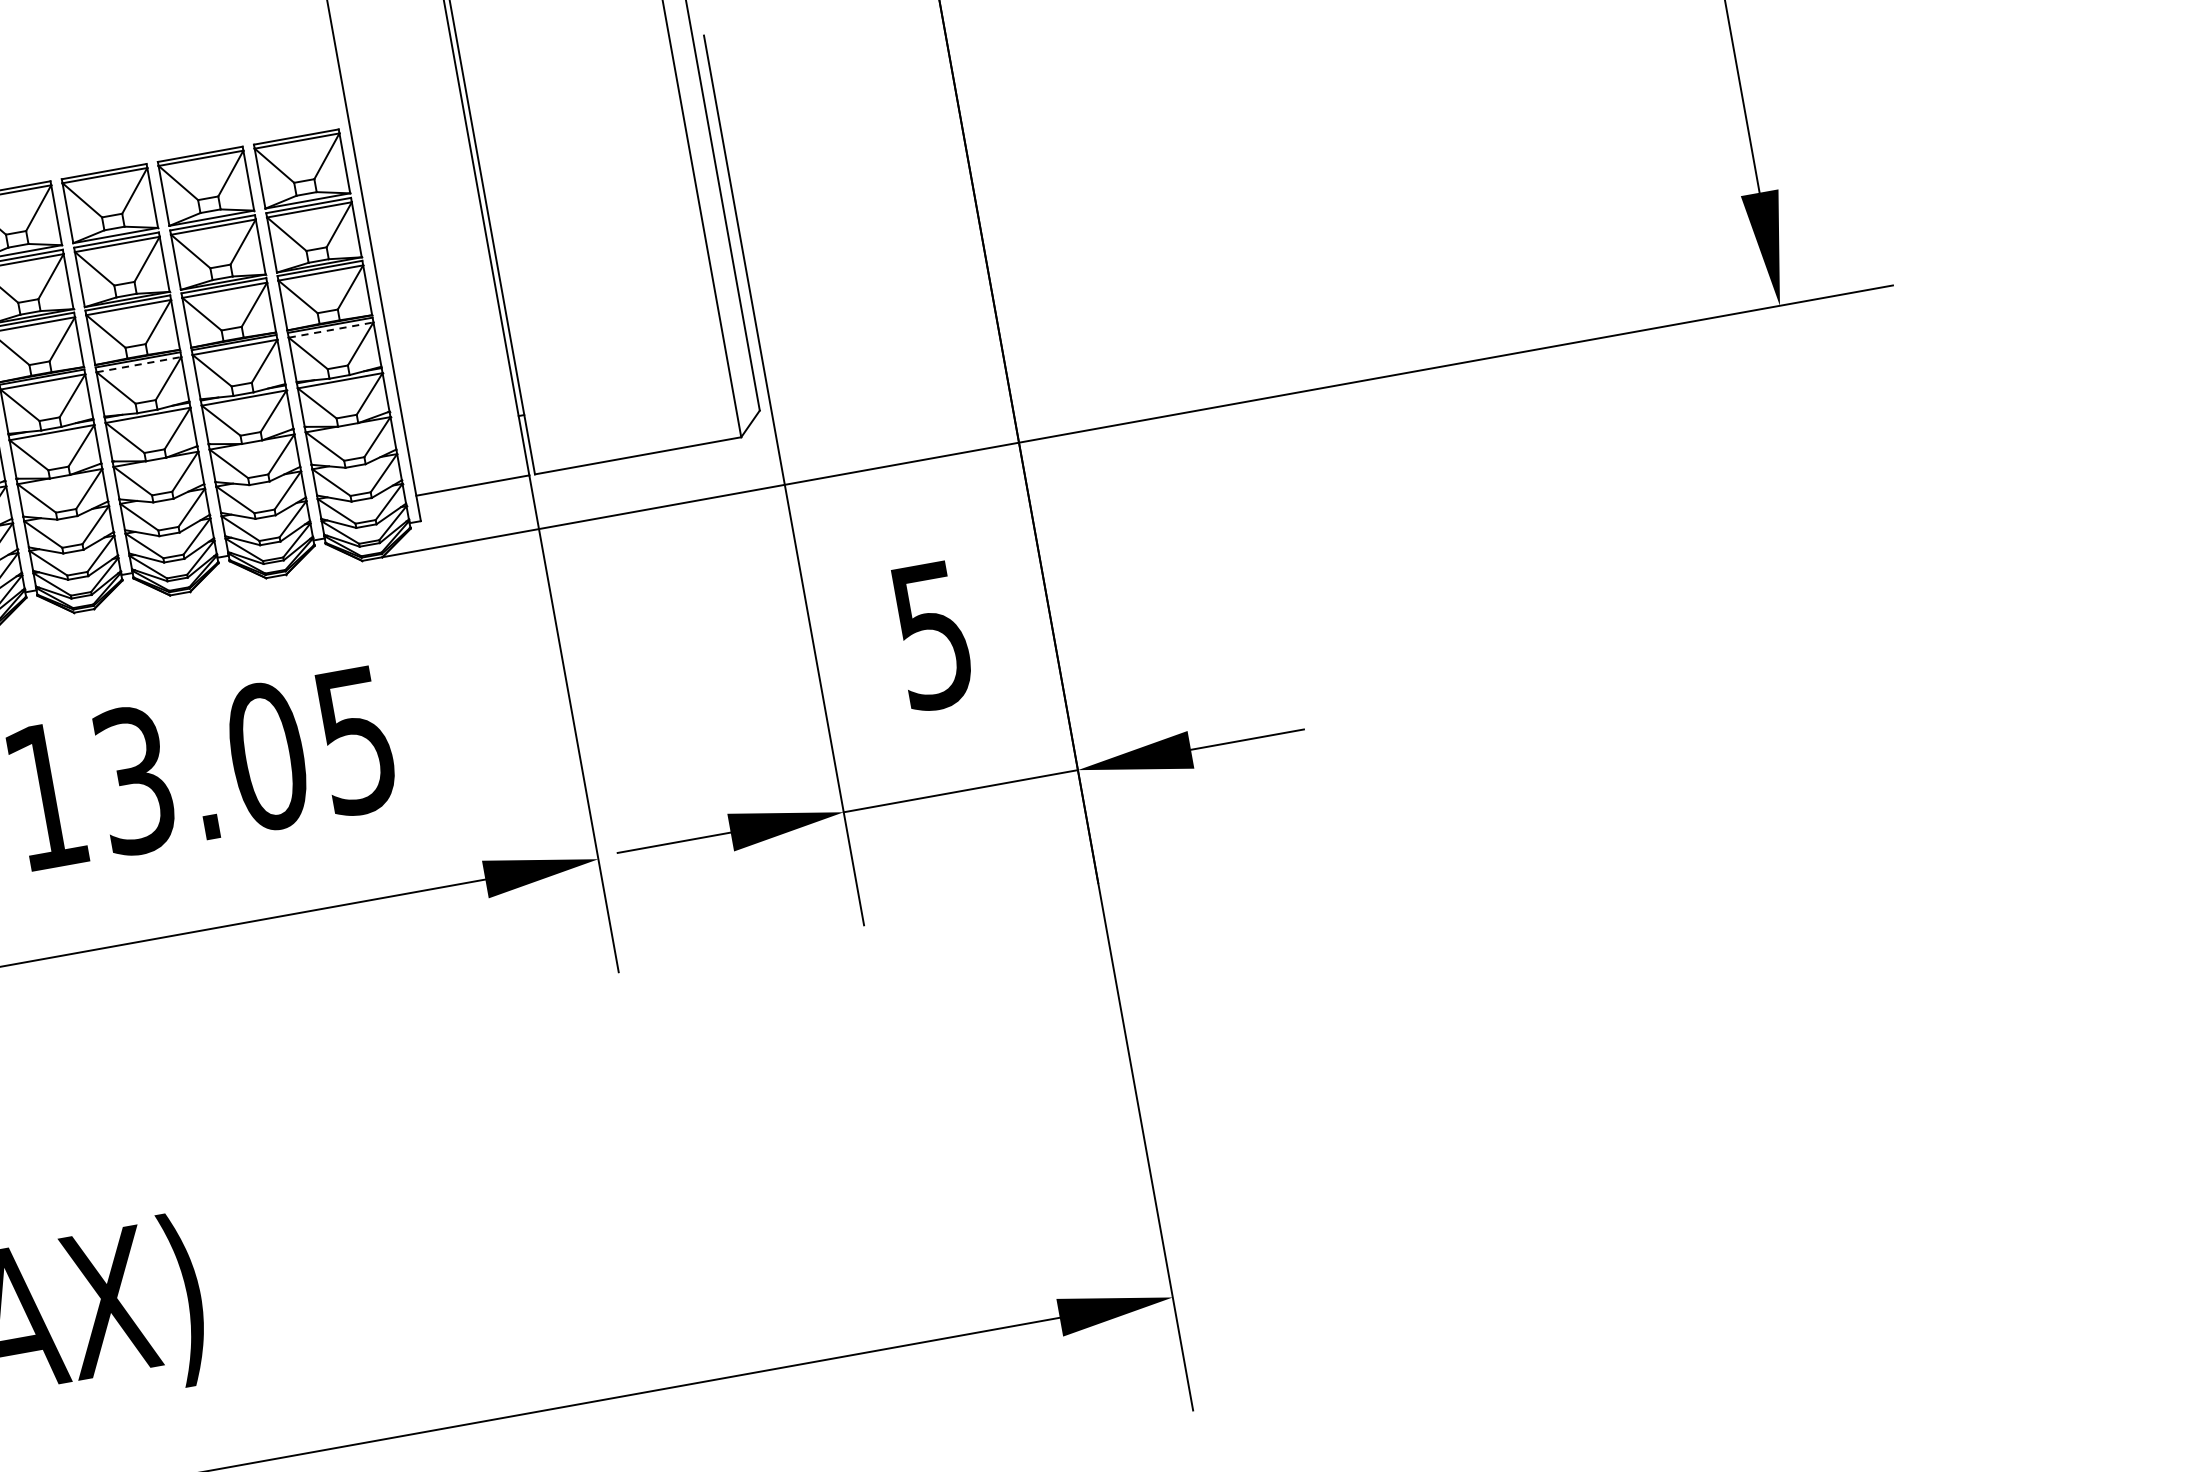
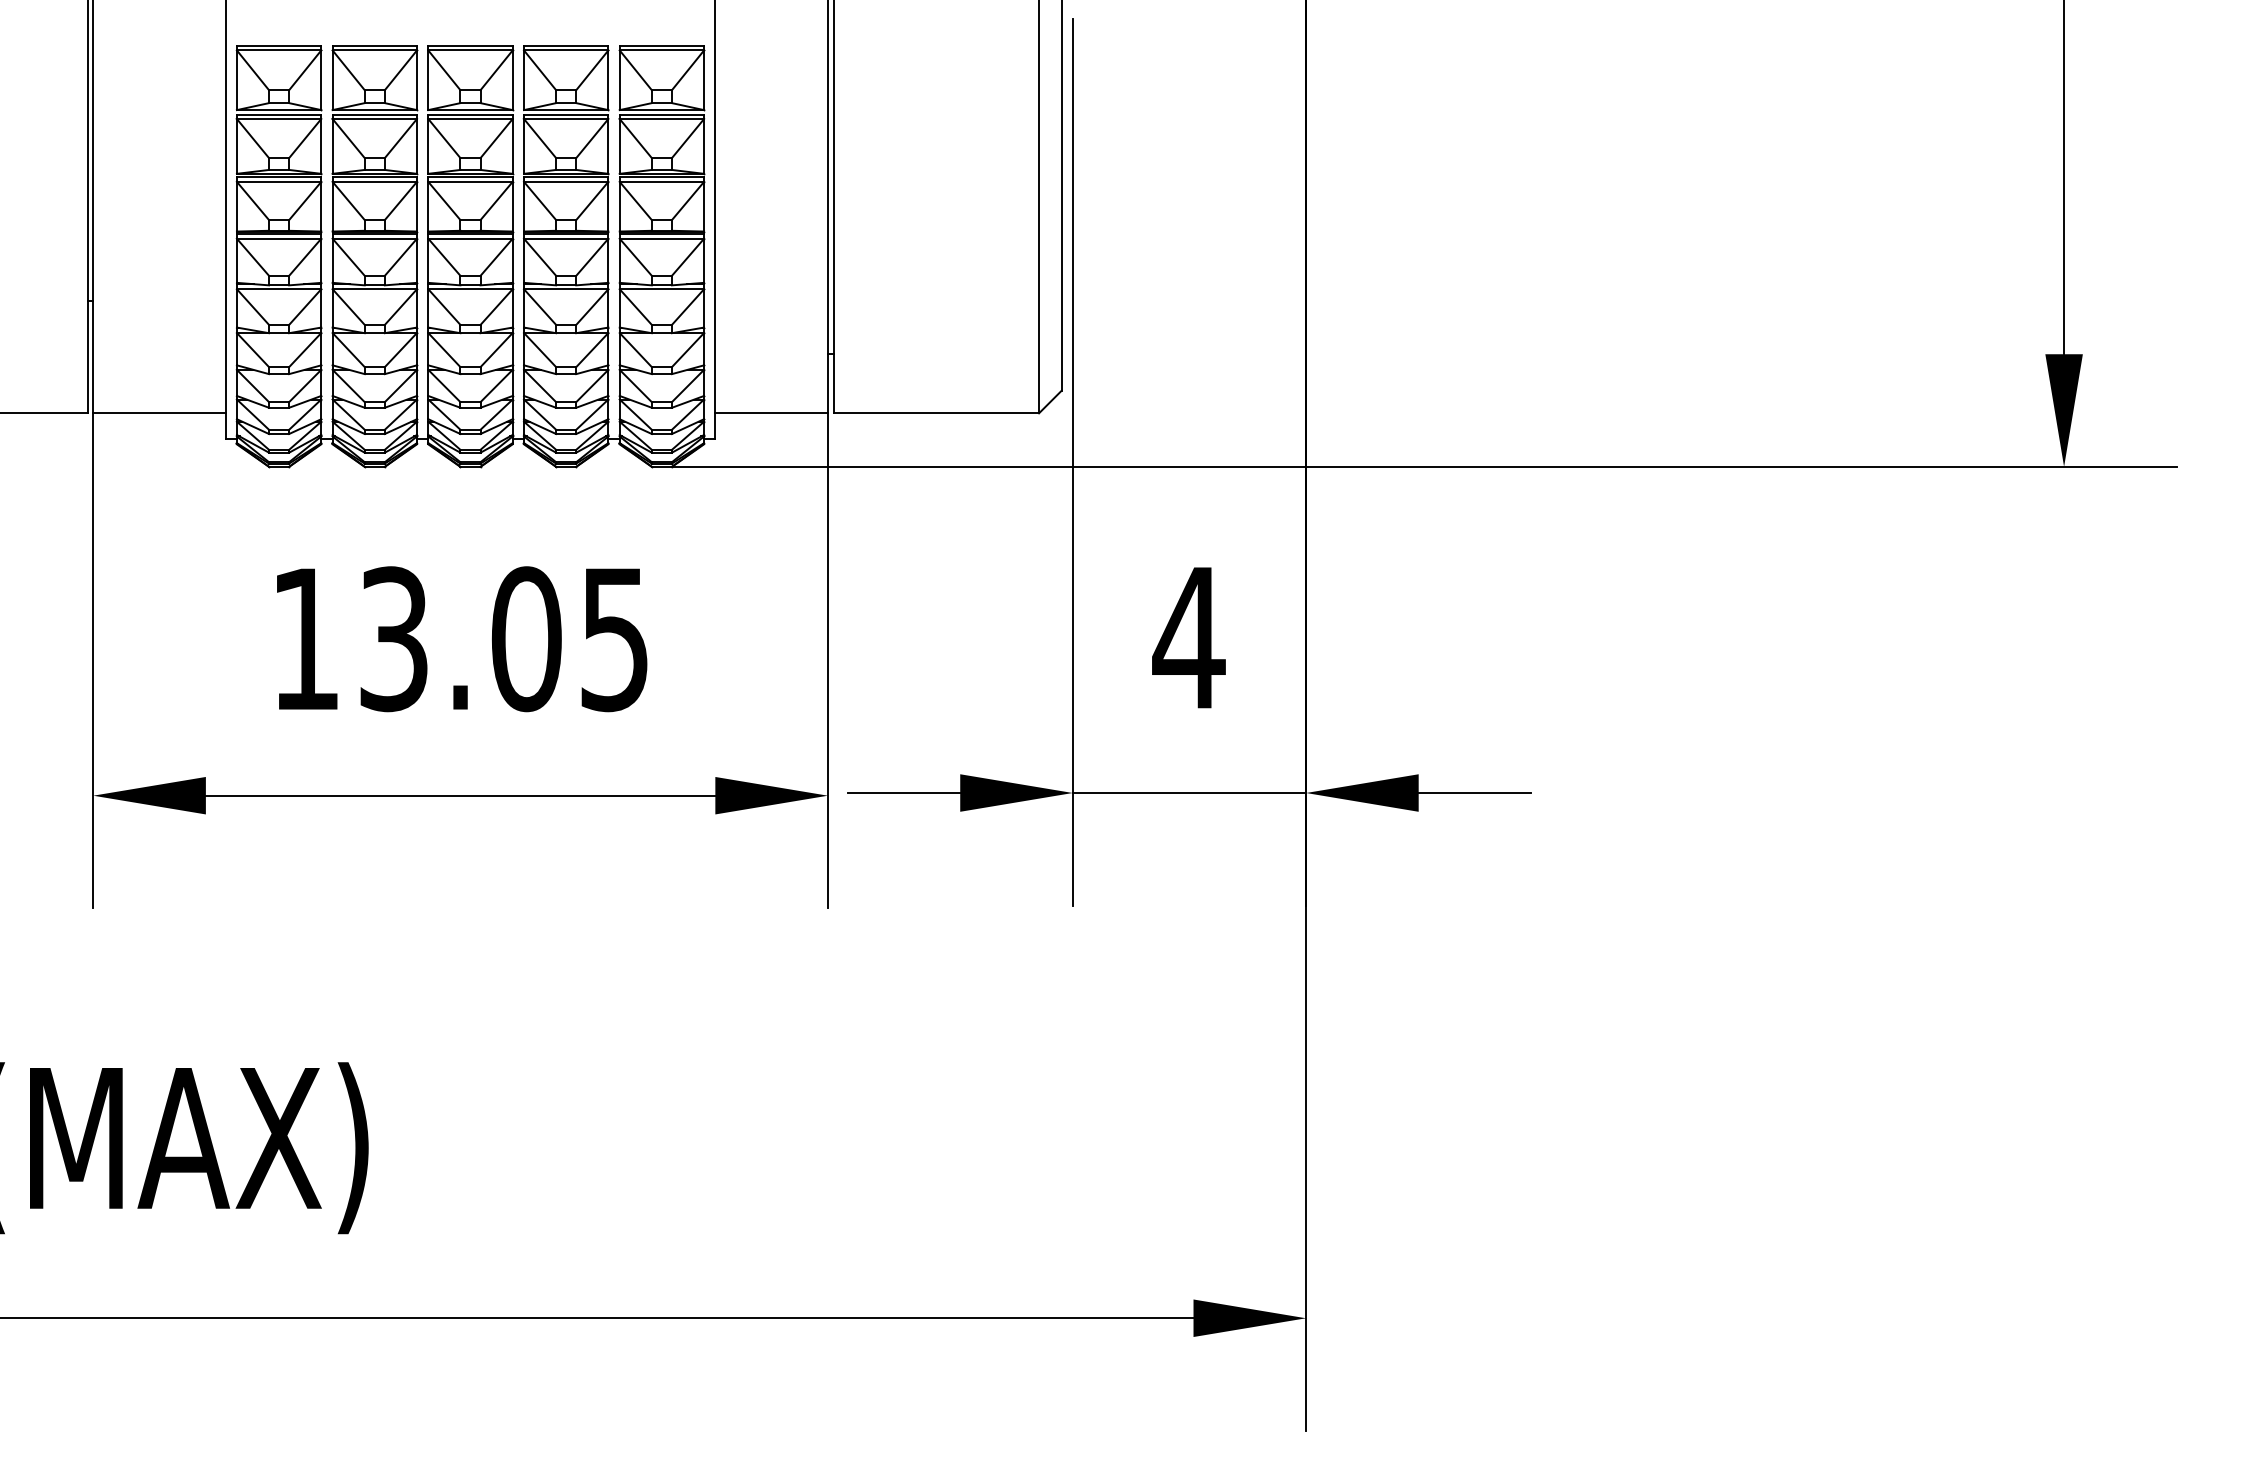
line: (331, 329) -> (662, 238), dashed -> solid
line: (139, 364) -> (471, 238), dashed -> solid
text: (931, 636) -> (1188, 638), 5 -> 4

